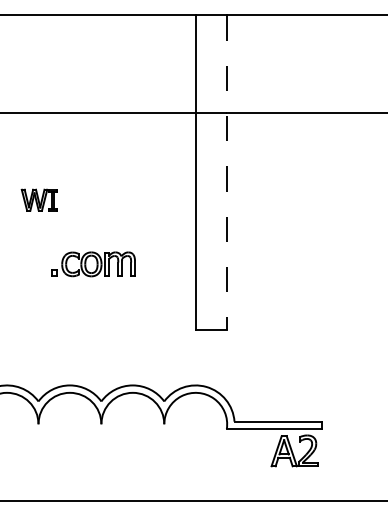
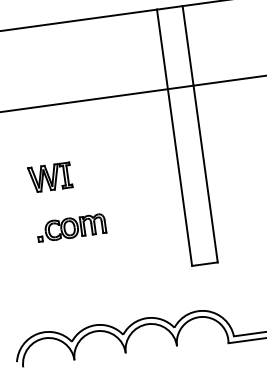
line: (227, 173) -> (200, 134), dashed -> solid
part: (39, 200) -> (50, 177), size x1.43
part: (93, 264) -> (71, 228), moved

